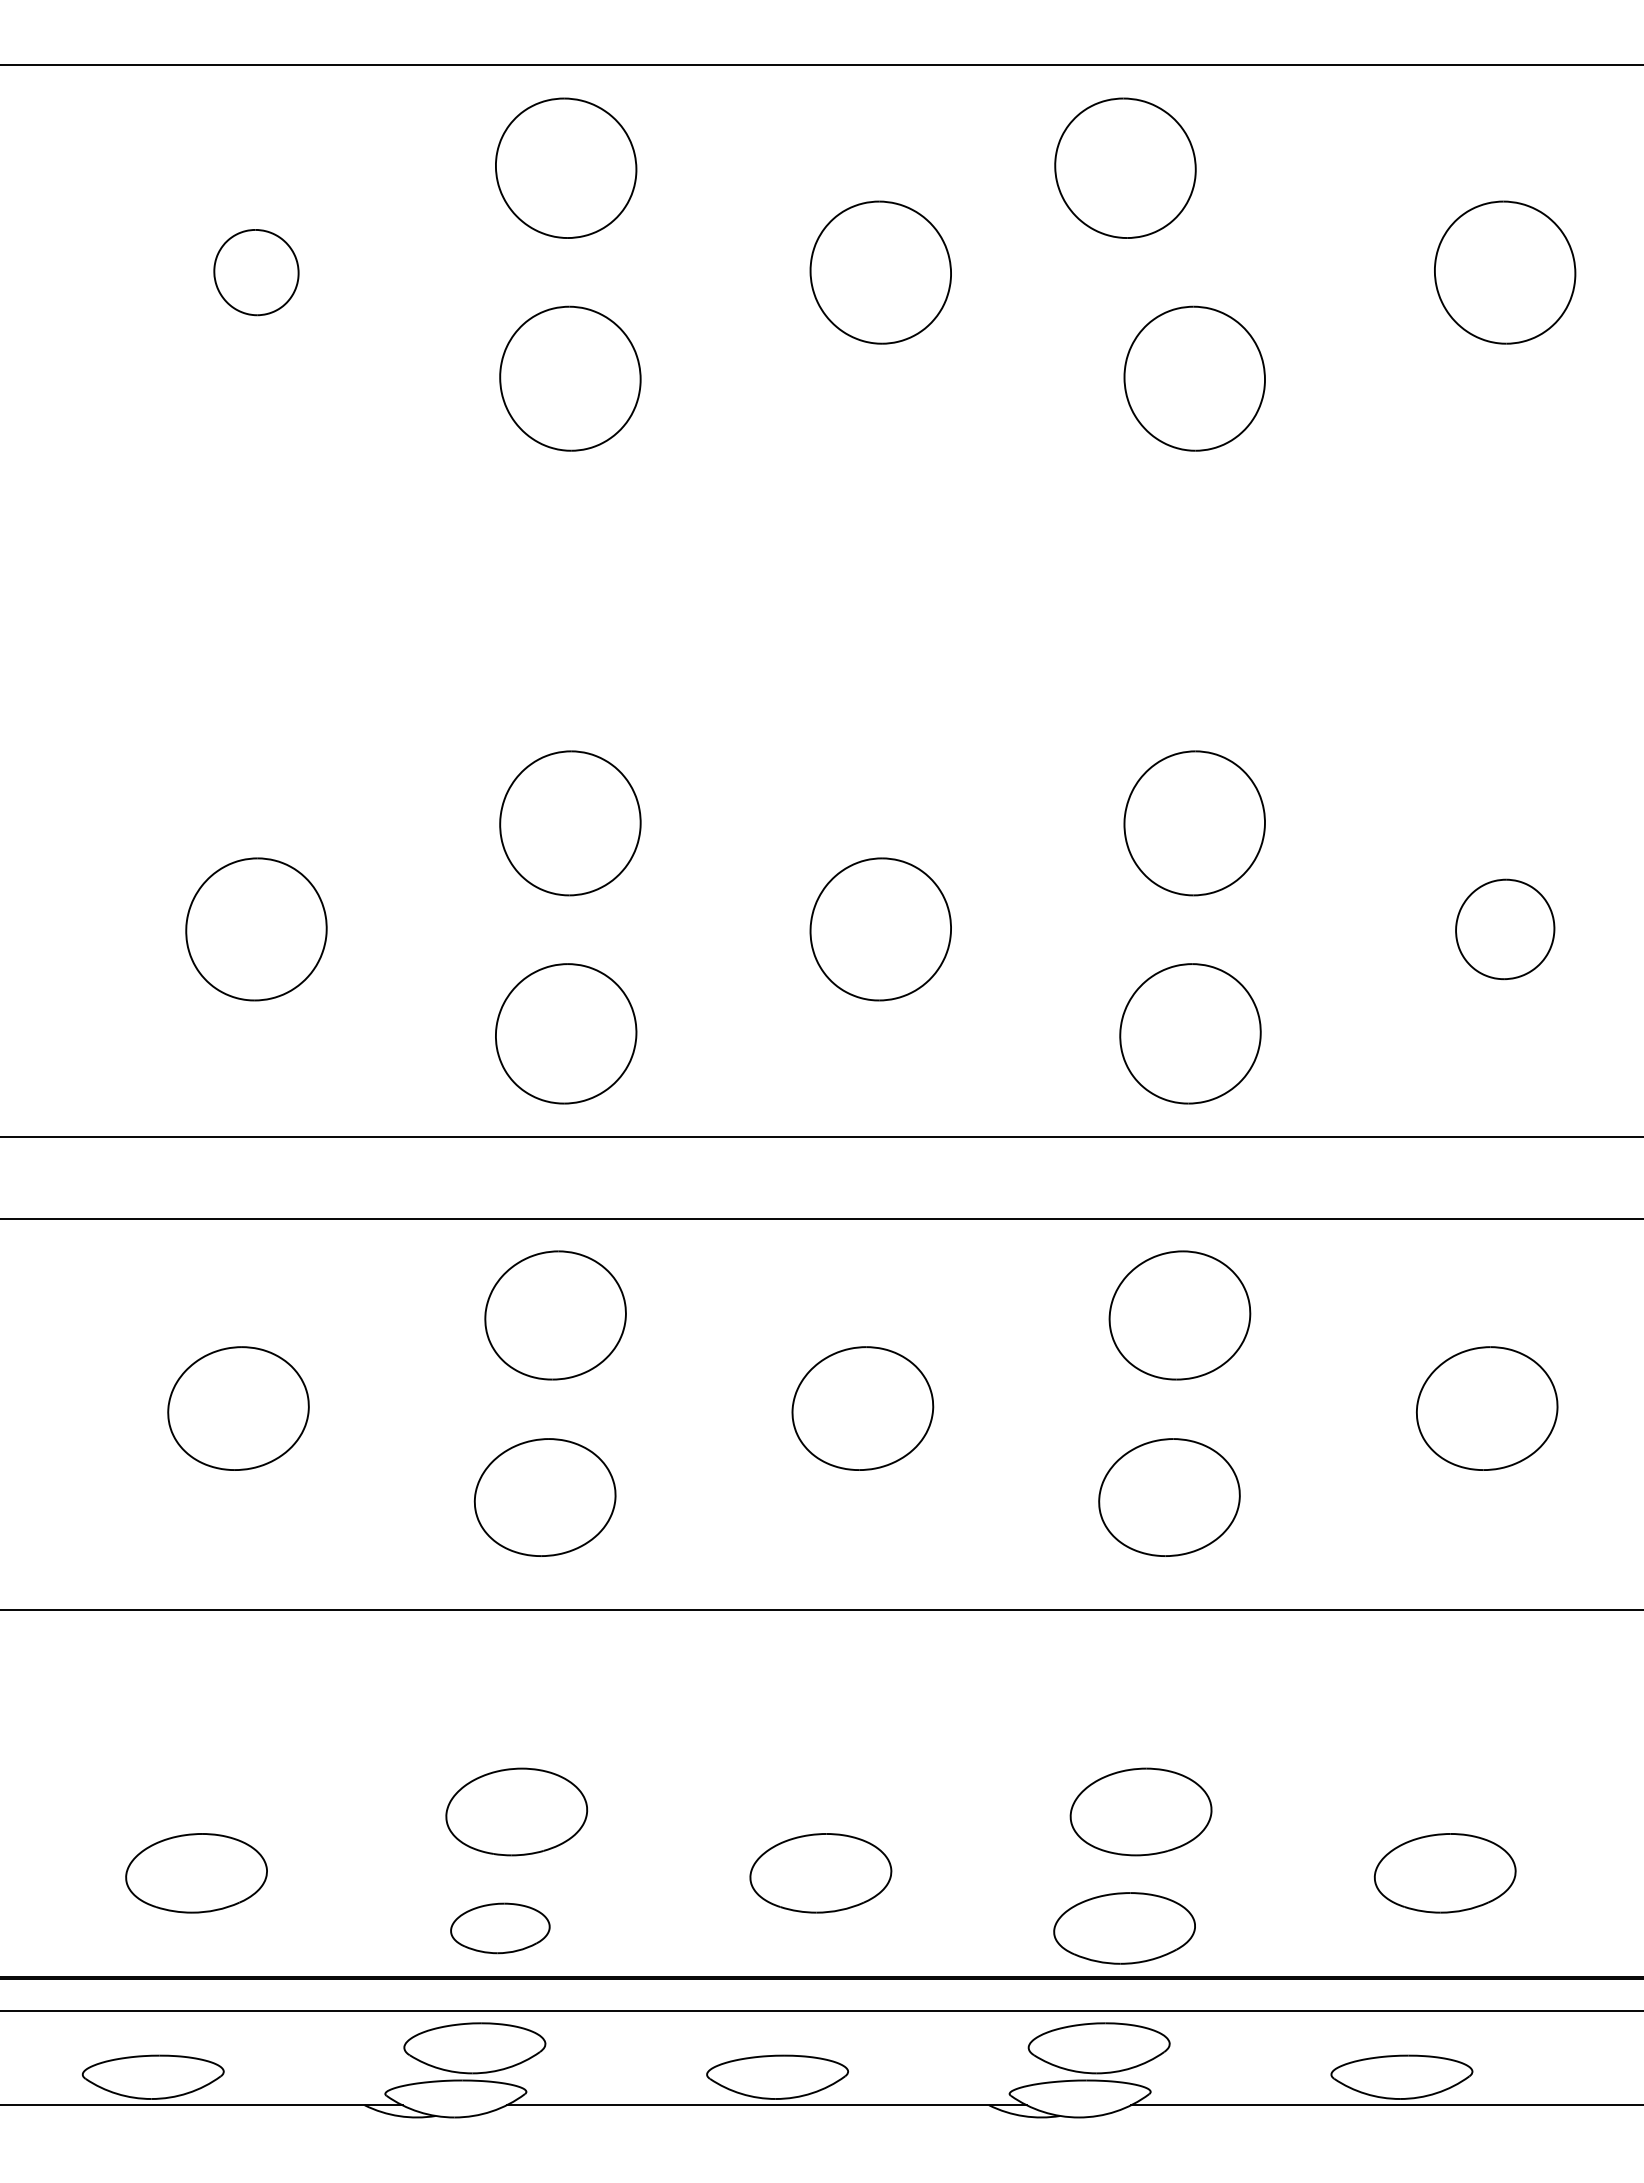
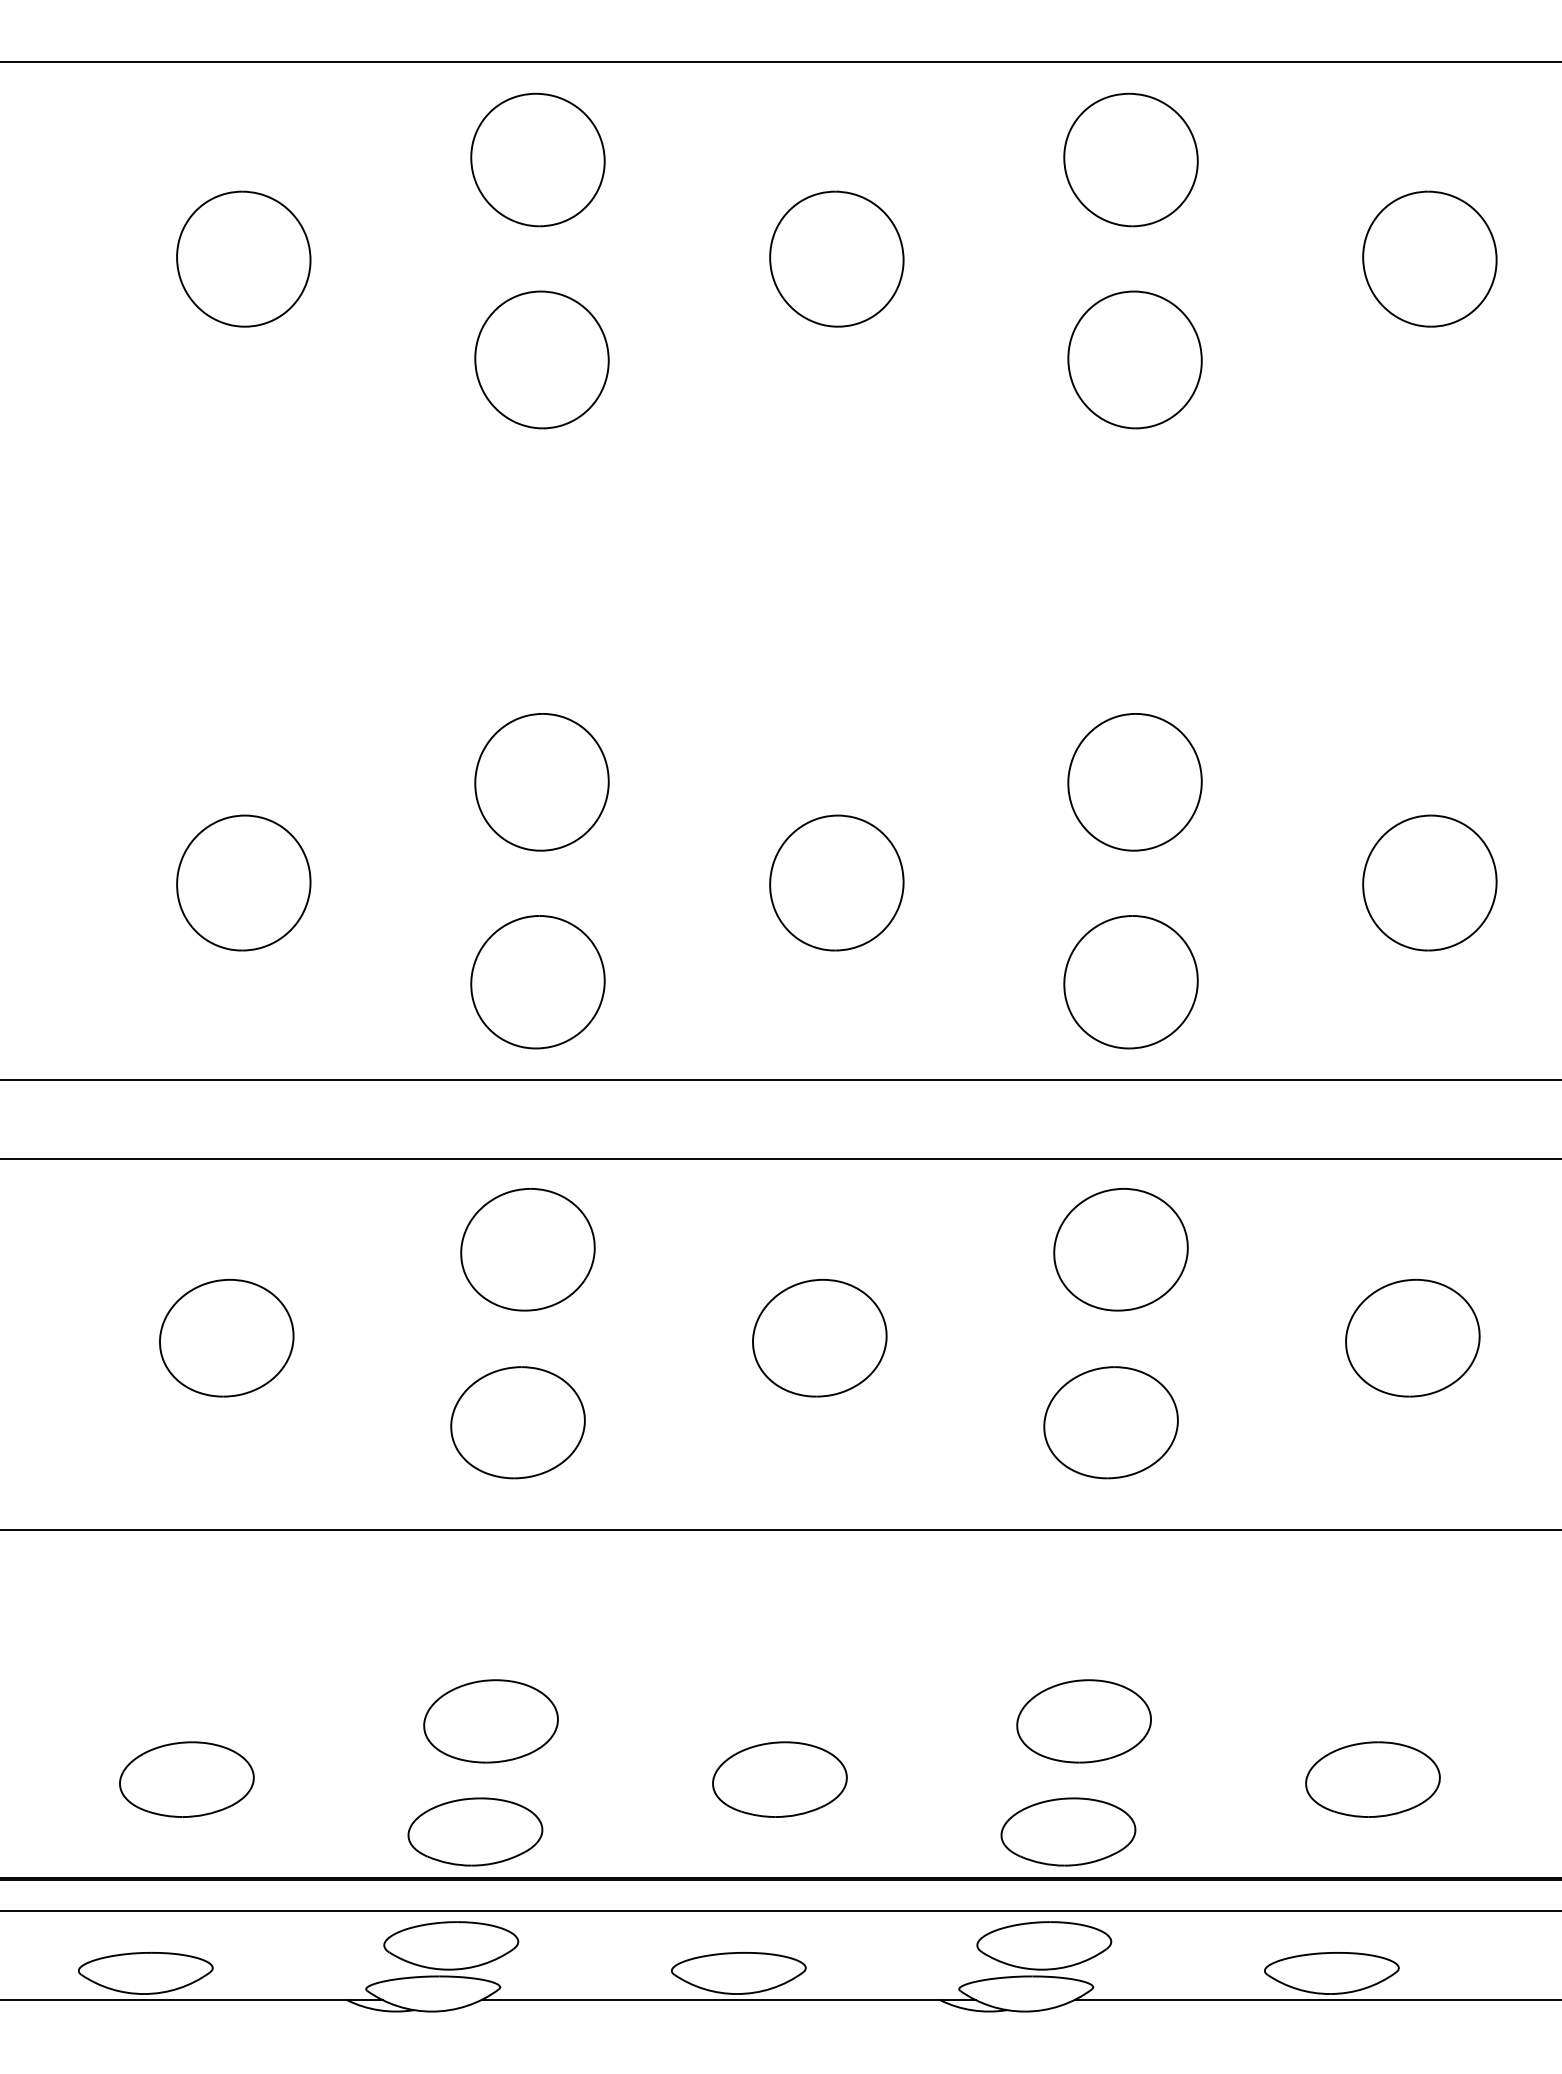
part: (1125, 167) -> (1131, 159), moved
part: (256, 272) -> (243, 259), size x1.67
part: (1505, 929) -> (1430, 883), size x1.43
part: (500, 1928) -> (475, 1832), size x1.43

